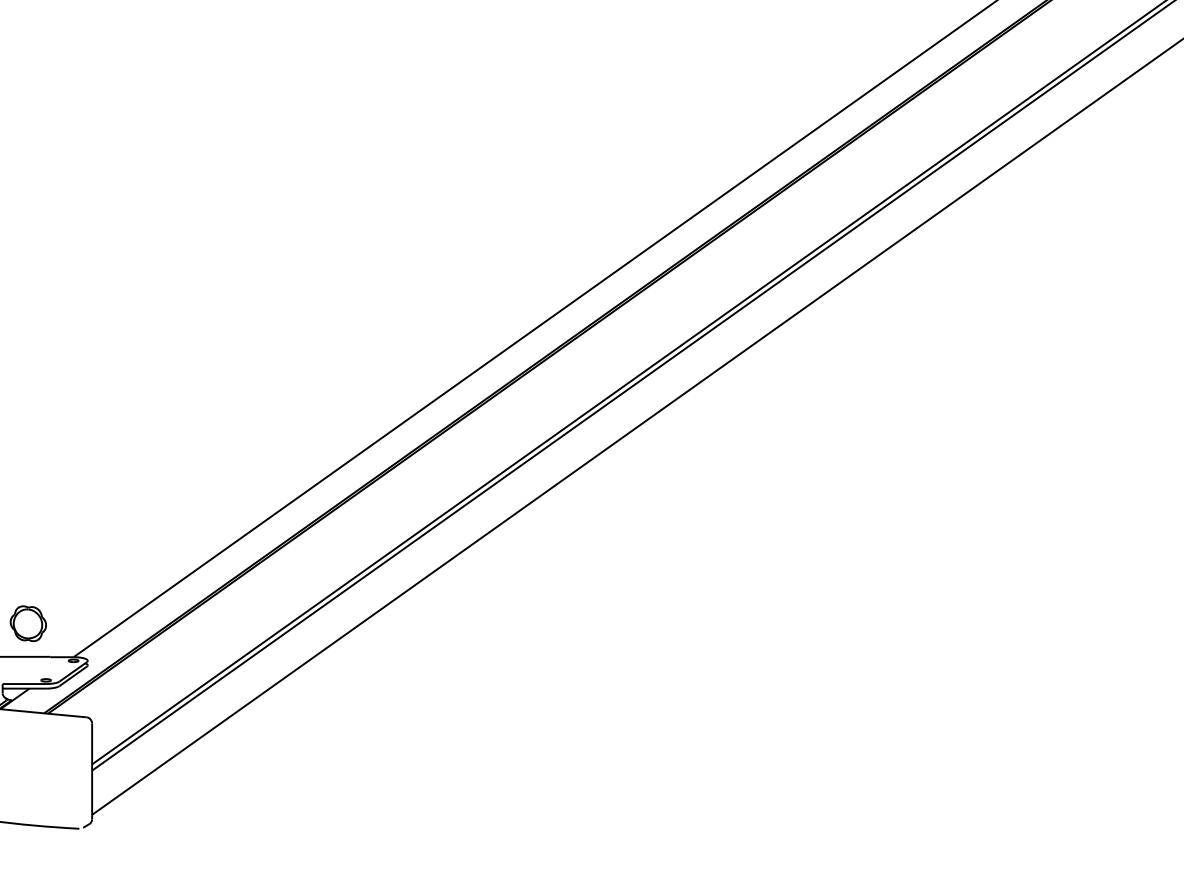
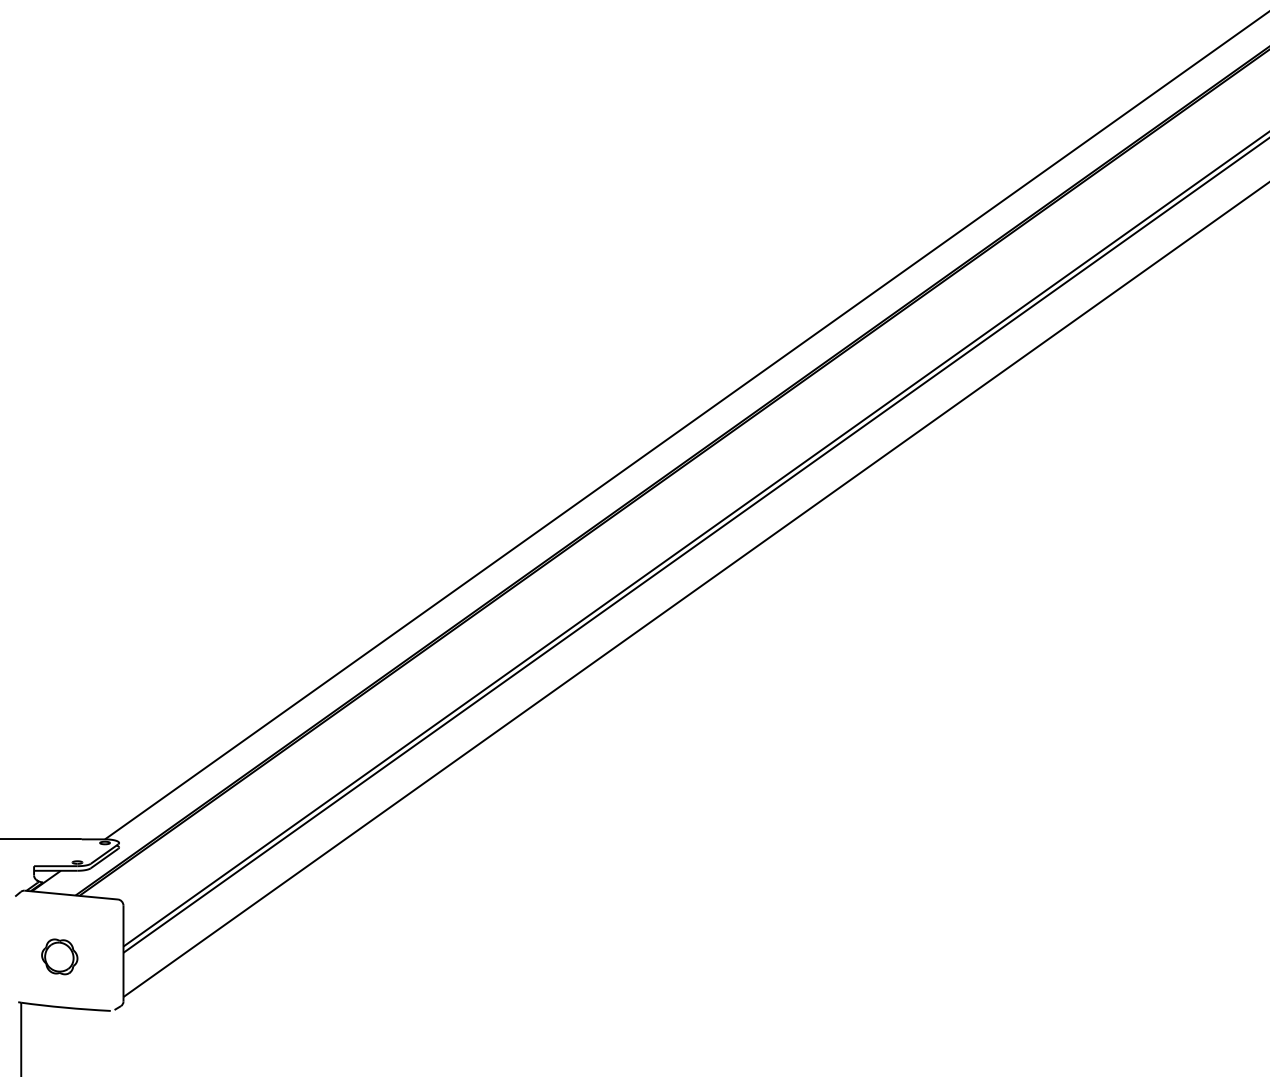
part: (28, 623) -> (59, 956), moved

